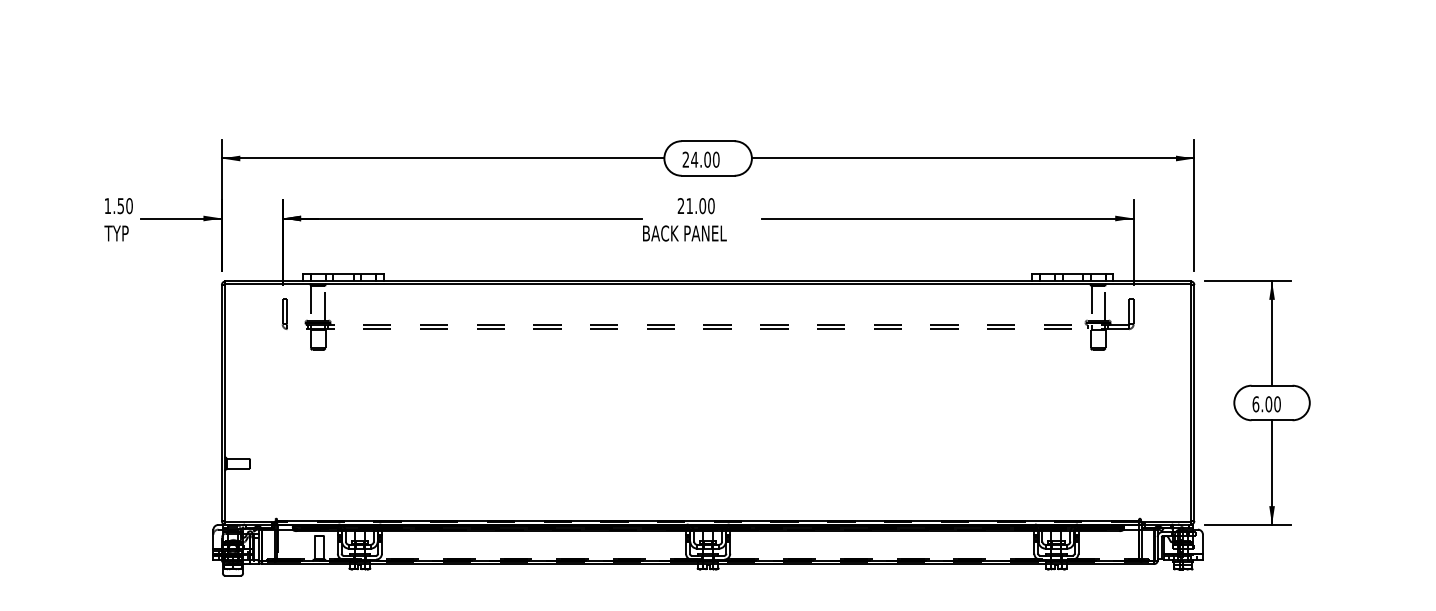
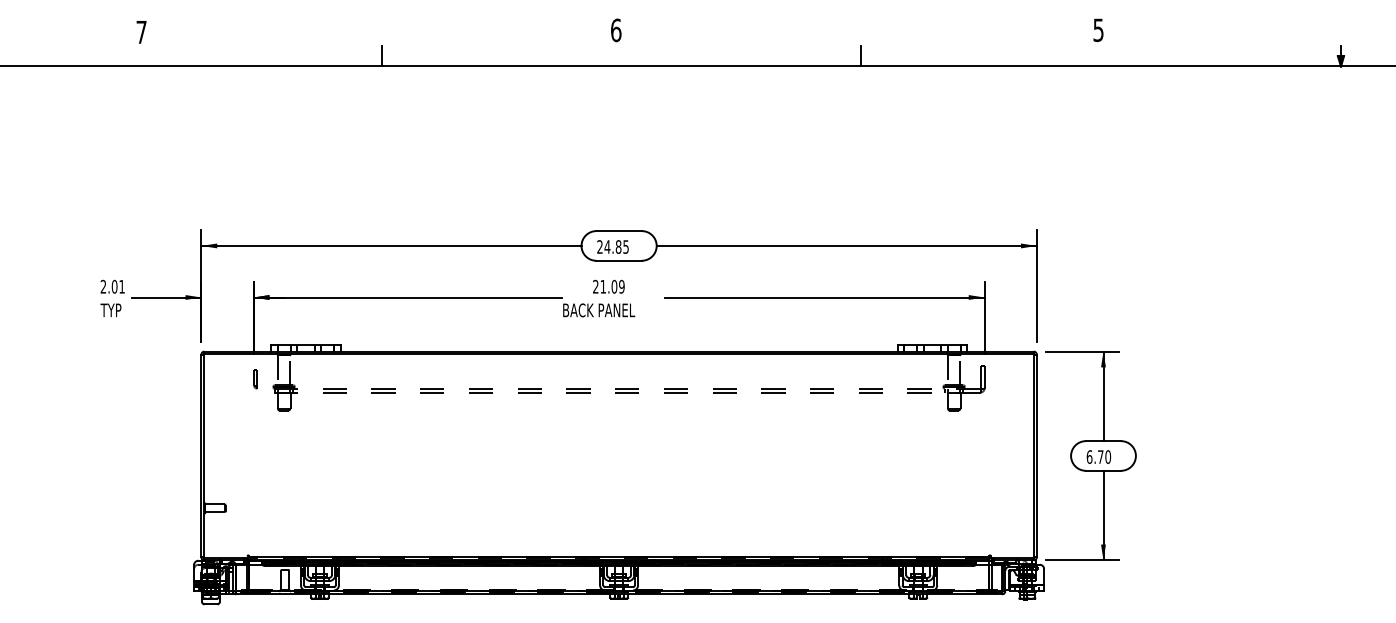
text: (710, 159) -> (621, 246), 24.00 -> 24.85
text: (118, 205) -> (112, 286), 1.50 -> 2.01
text: (710, 205) -> (621, 286), 21.00 -> 21.09
part: (284, 313) -> (255, 379), size x0.7
text: (1268, 403) -> (1100, 456), 6.00 -> 6.70

